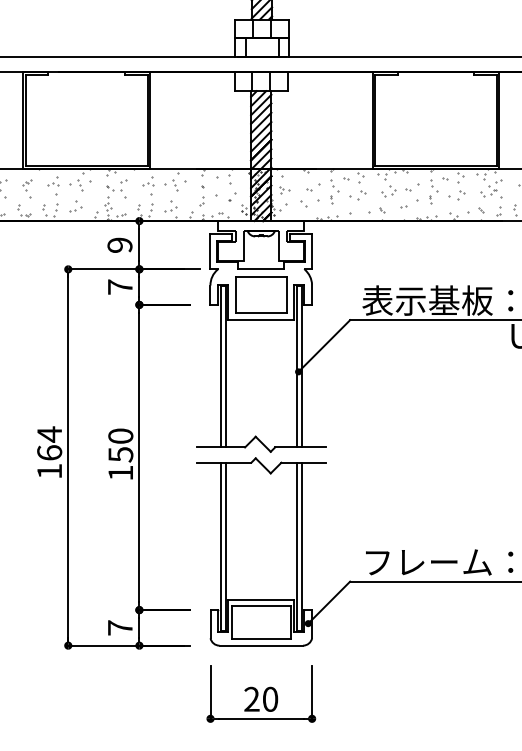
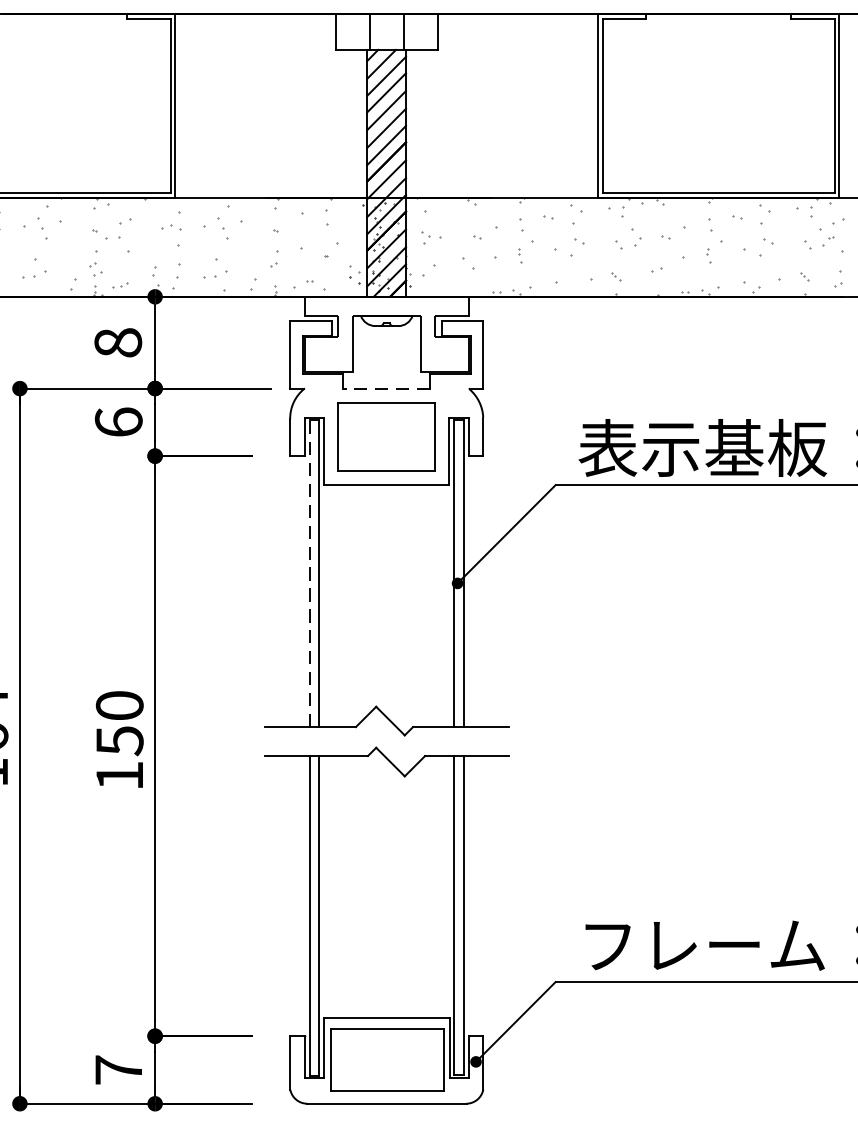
text: (119, 244) -> (117, 341), 9 -> 8
line: (261, 269) -> (387, 388), solid -> dashed
text: (119, 286) -> (117, 421), 7 -> 6
line: (220, 366) -> (309, 573), solid -> dashed

